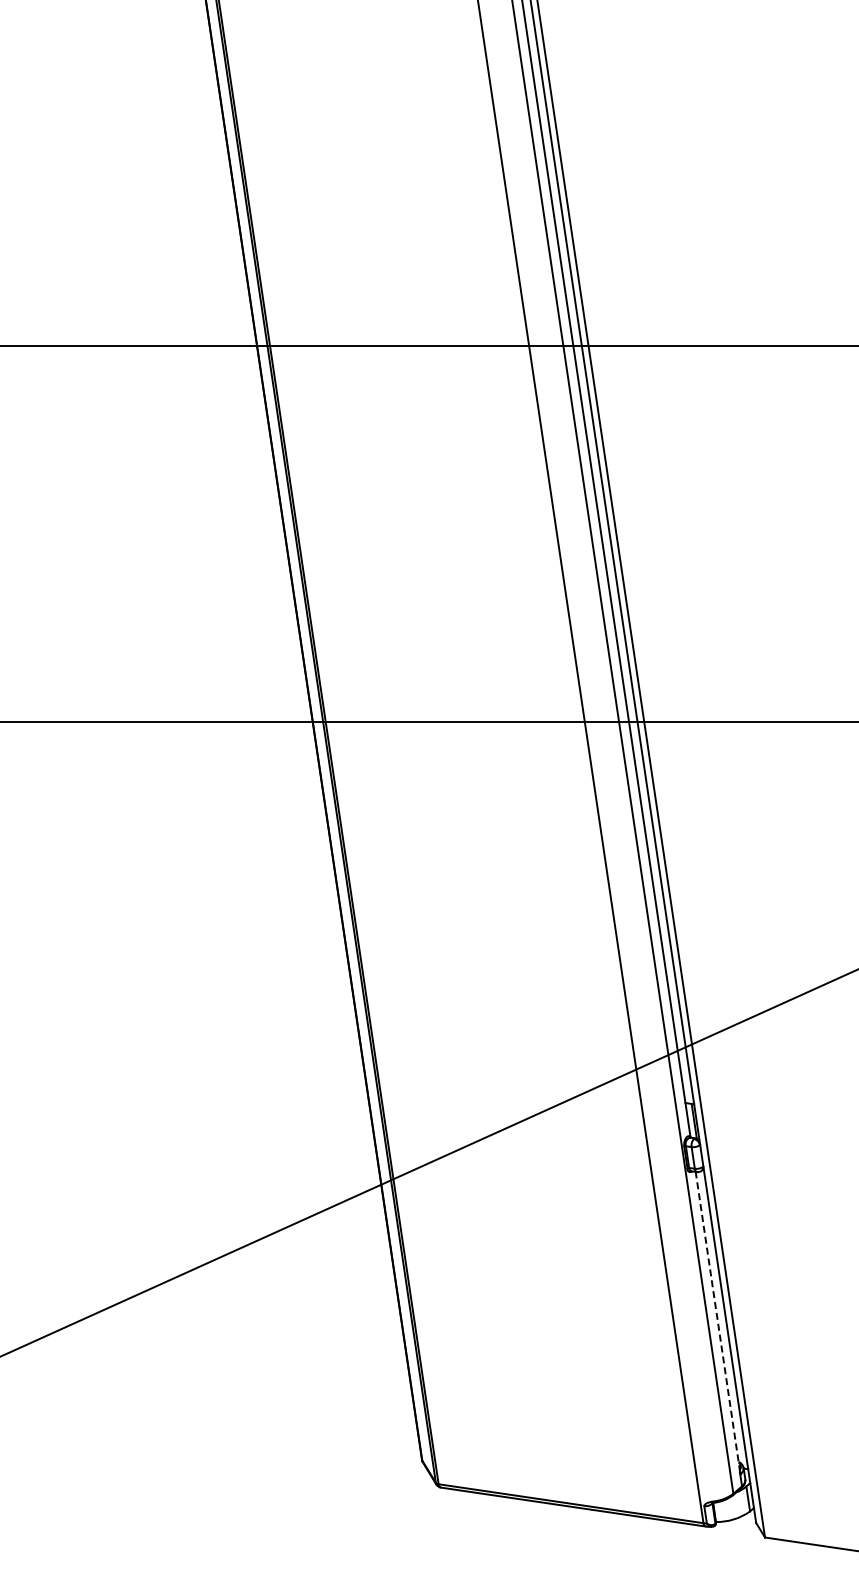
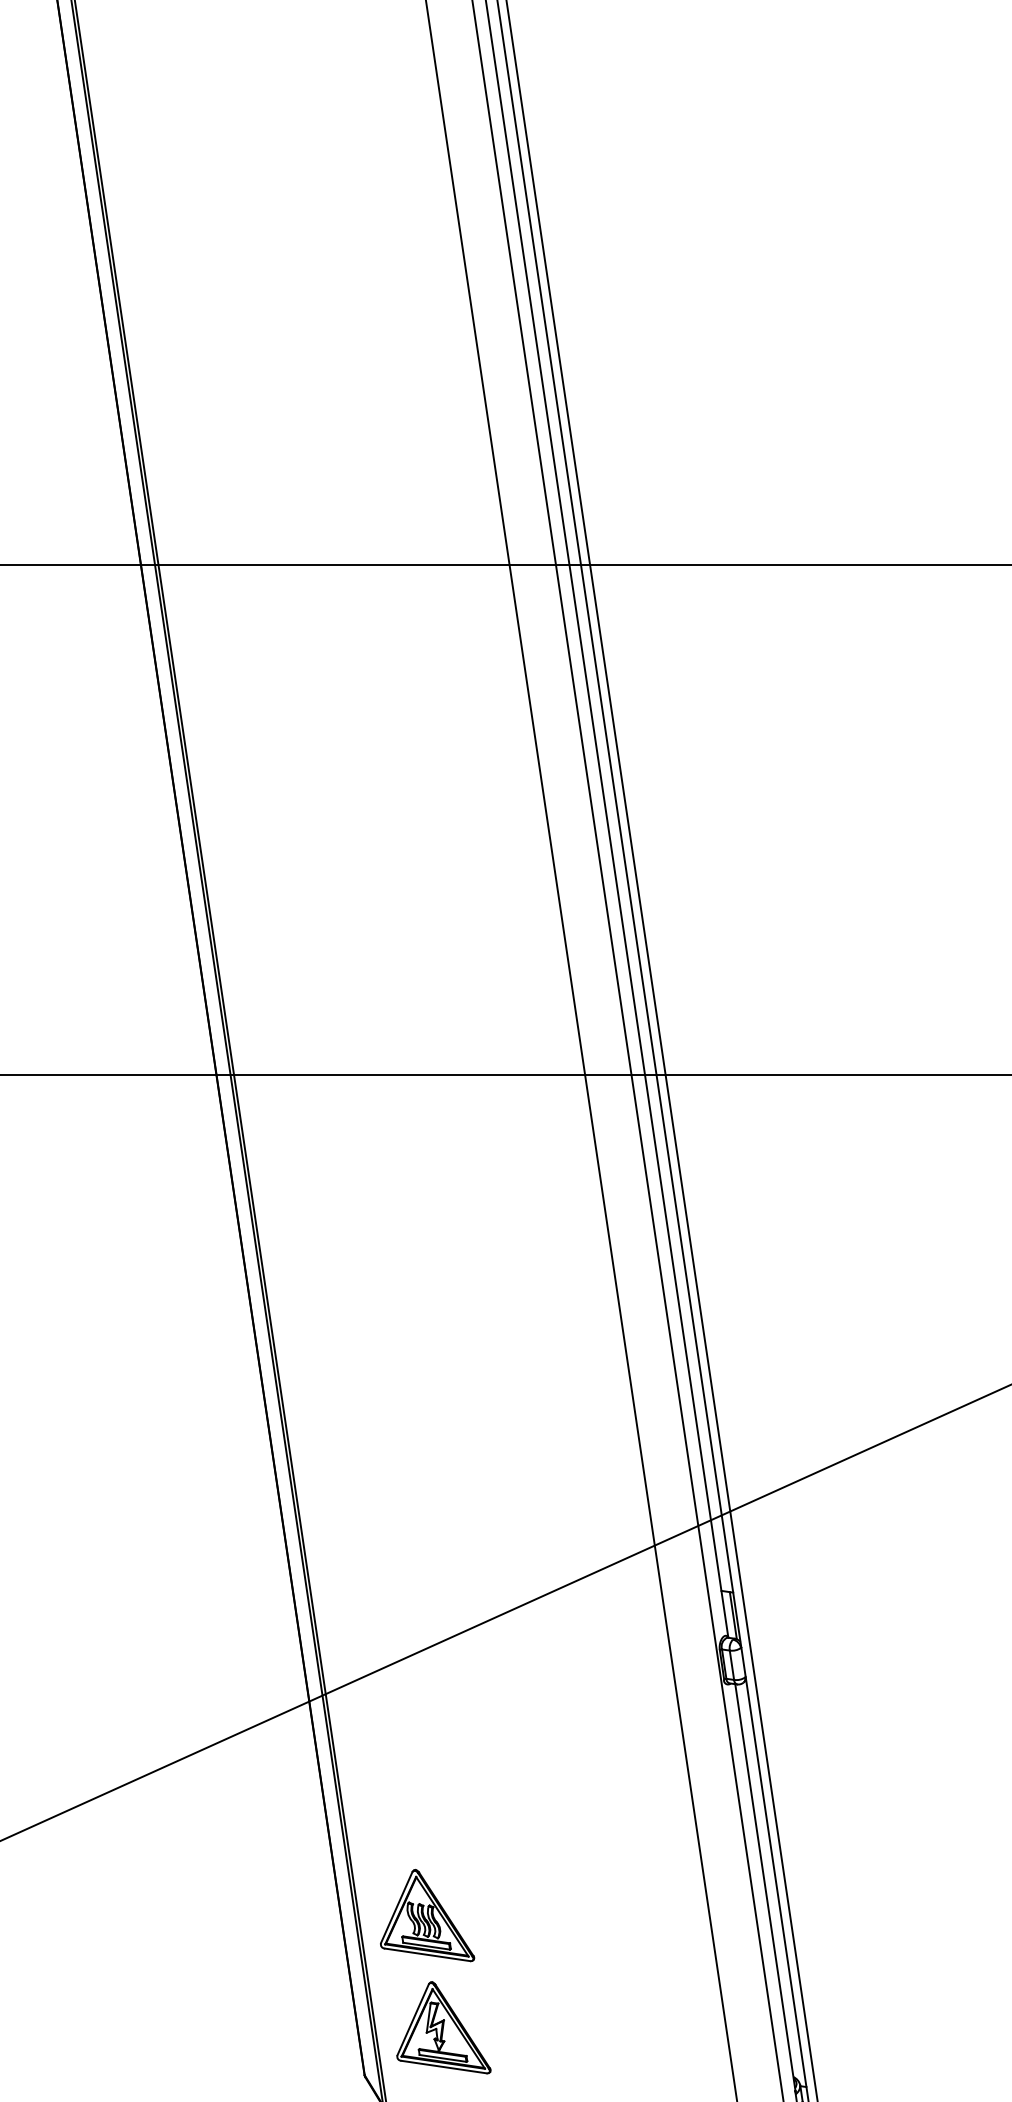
line: (717, 1322) -> (764, 1888), dashed -> solid
part: (468, 1342) -> (427, 1915), added
part: (480, 1425) -> (443, 2027), added

